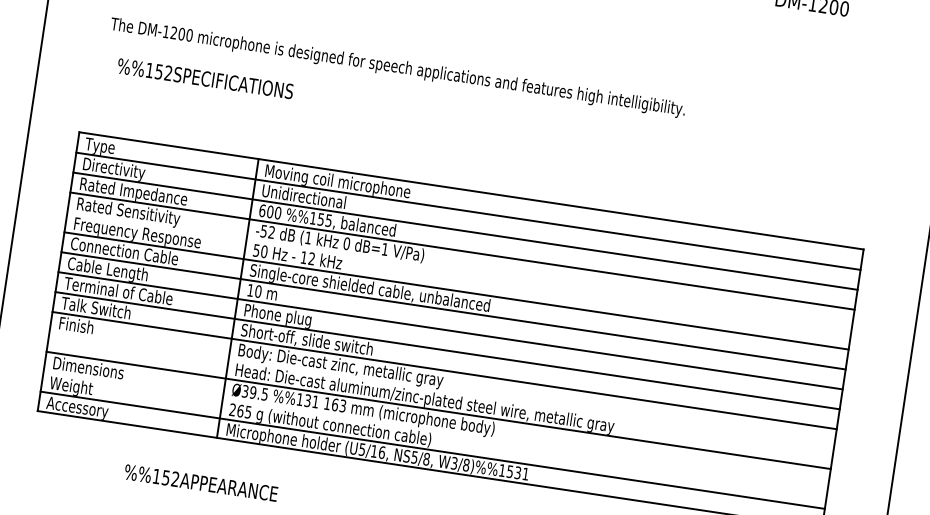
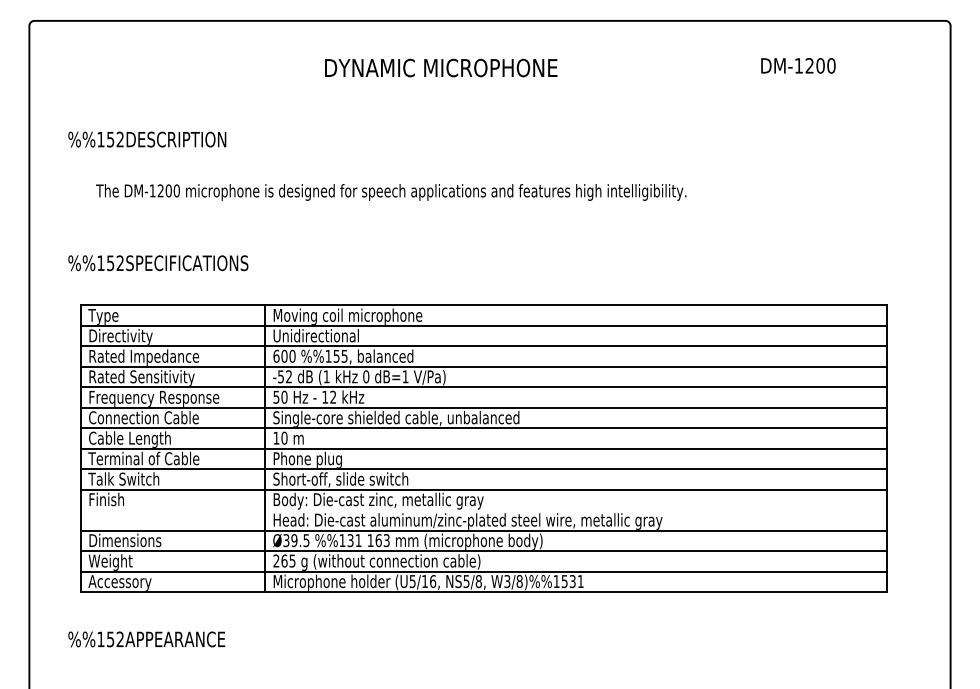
text: (205, 79) -> (158, 263), moved
line: (459, 271) -> (483, 387), added
line: (435, 430) -> (483, 551), added
text: (200, 483) -> (146, 639), moved

